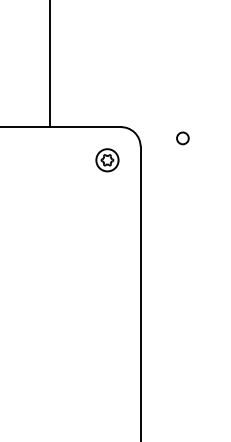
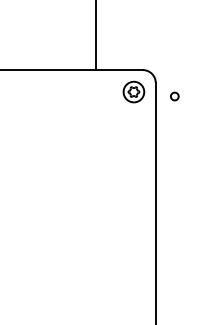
circle: (182, 138) -> (174, 96), moved
part: (107, 159) -> (133, 91), size x1.4

